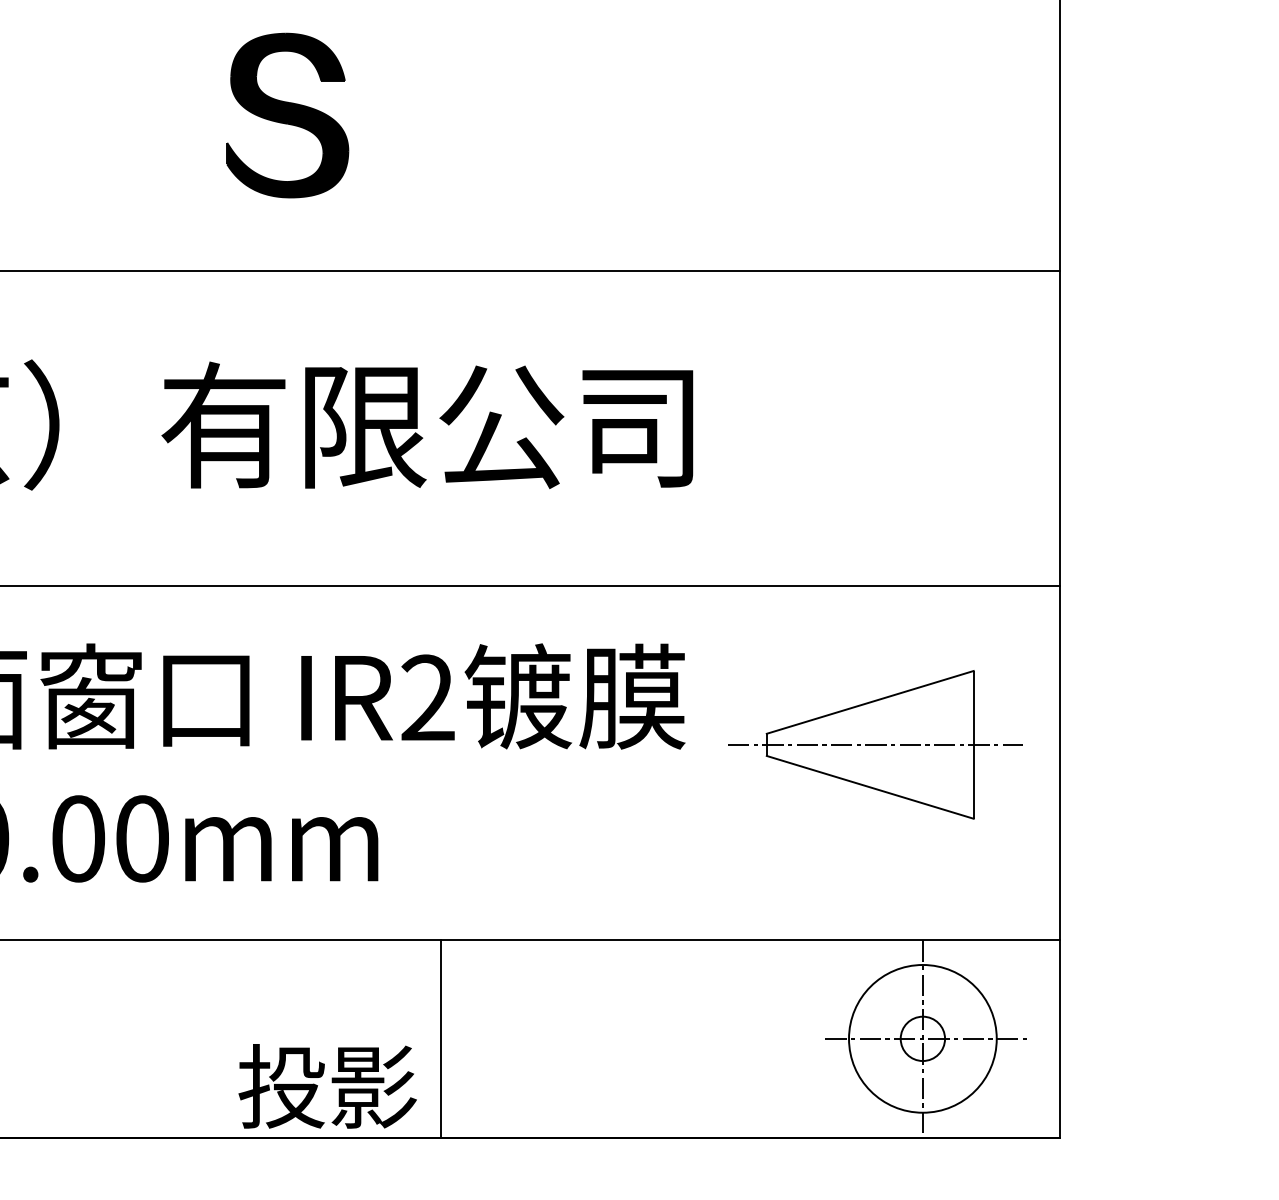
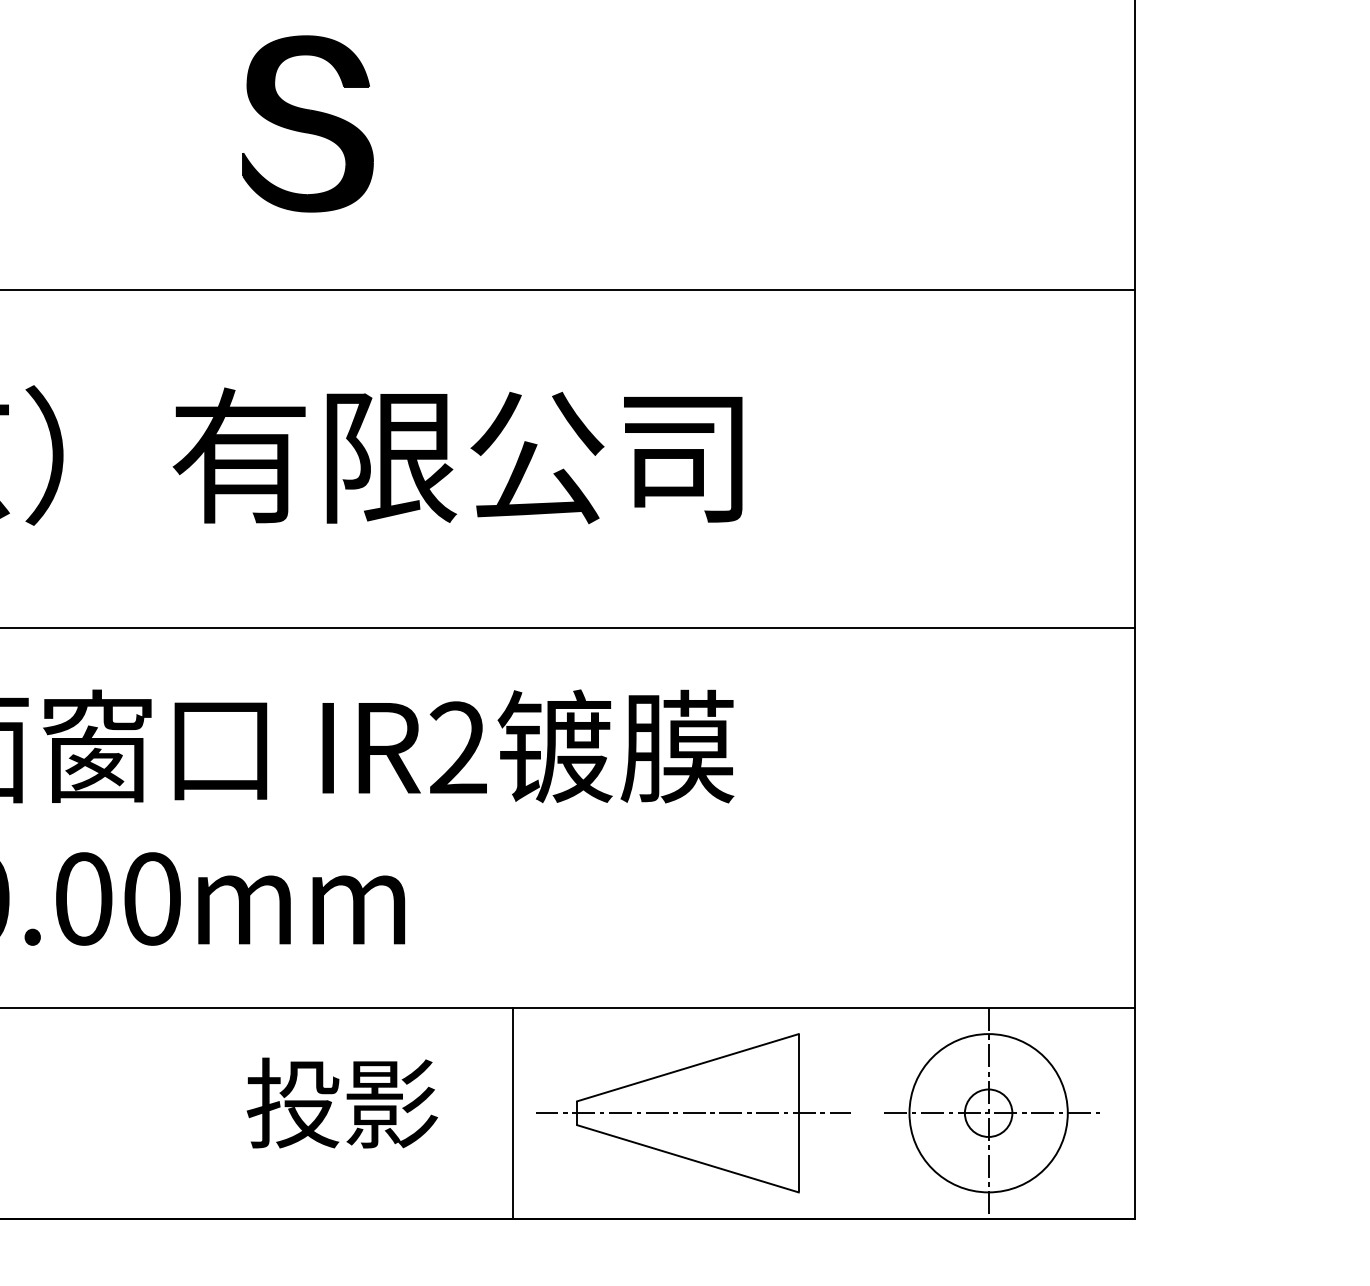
part: (875, 744) -> (693, 1112), moved
line: (441, 1038) -> (513, 1112), moved
text: (327, 1086) -> (342, 1103), moved

